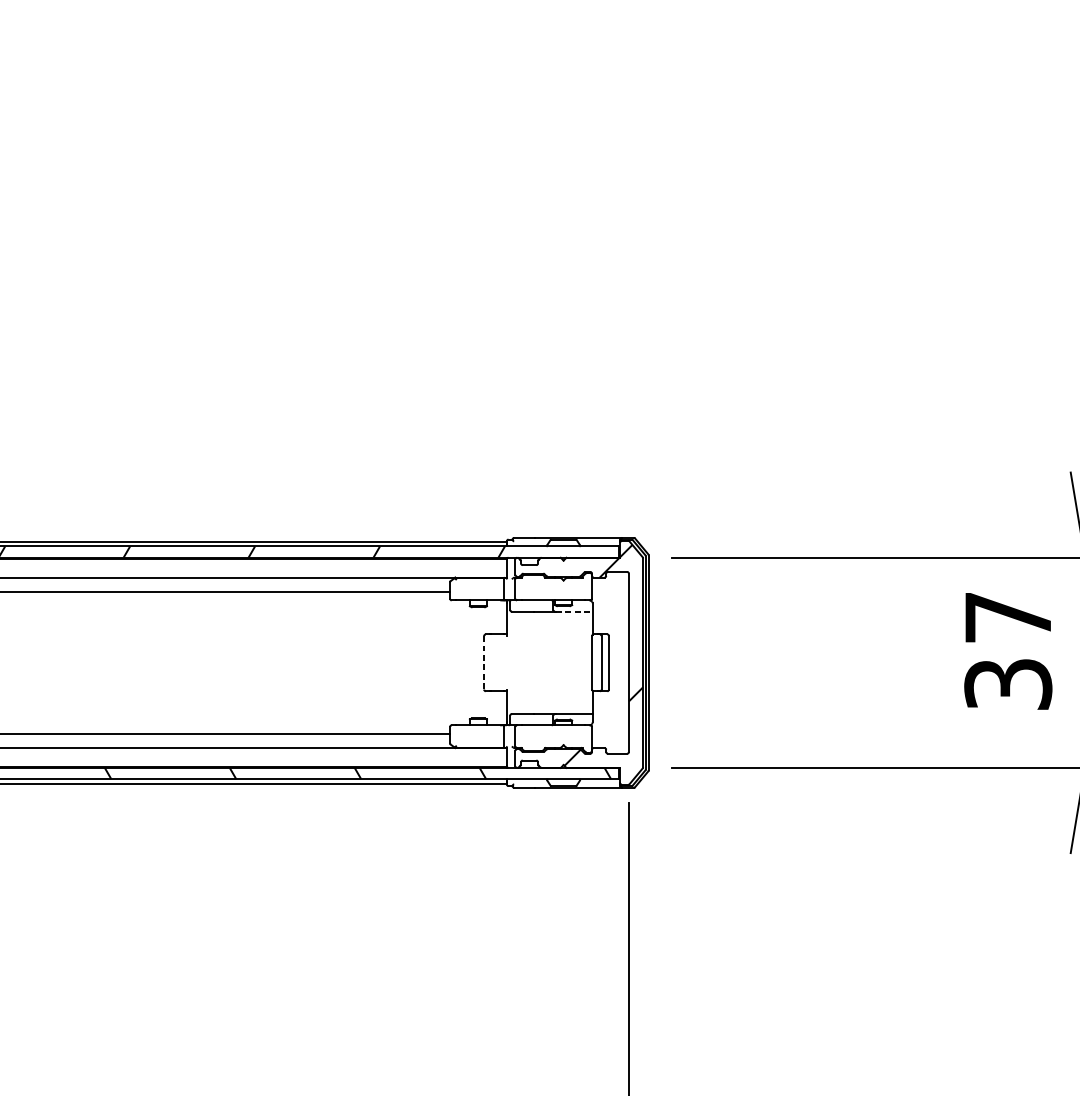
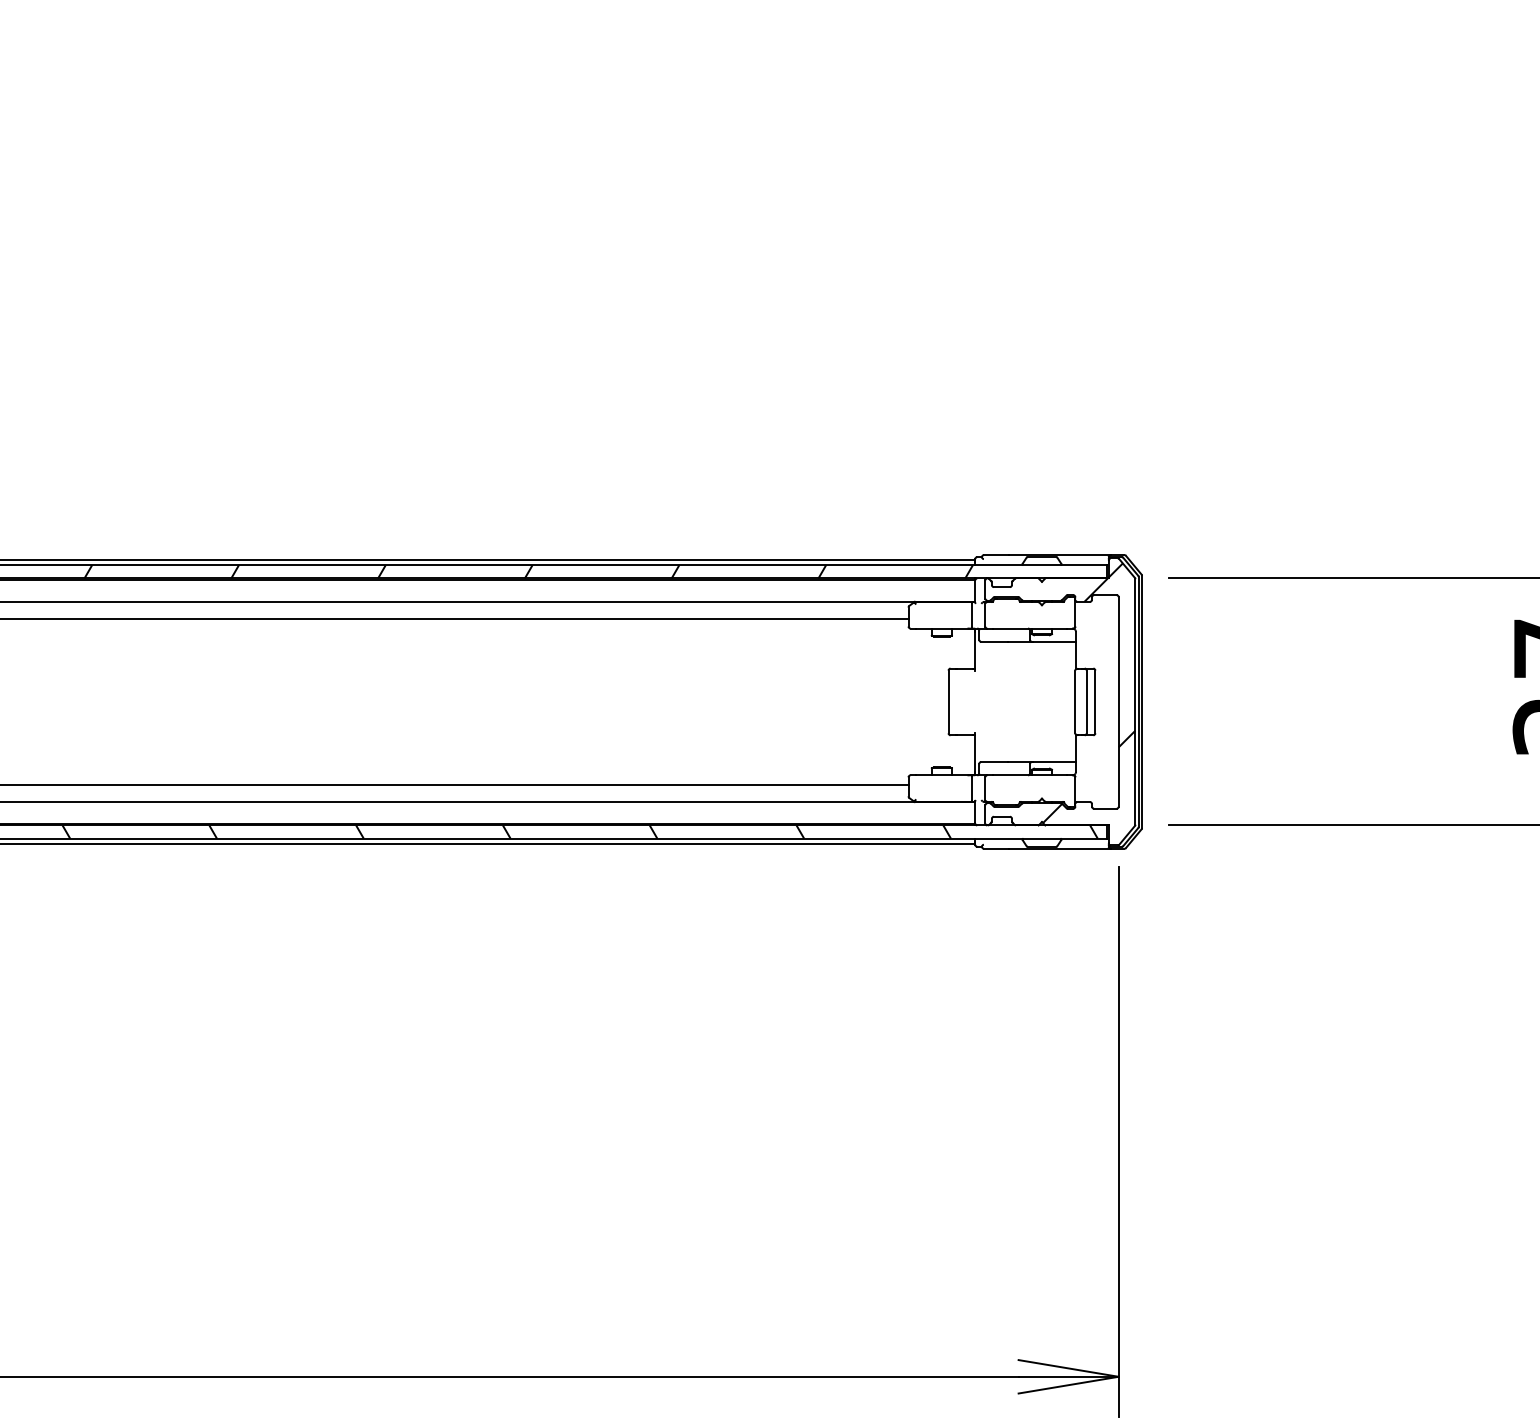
line: (575, 611) -> (1055, 641), dashed -> solid
line: (484, 663) -> (948, 702), dashed -> solid

